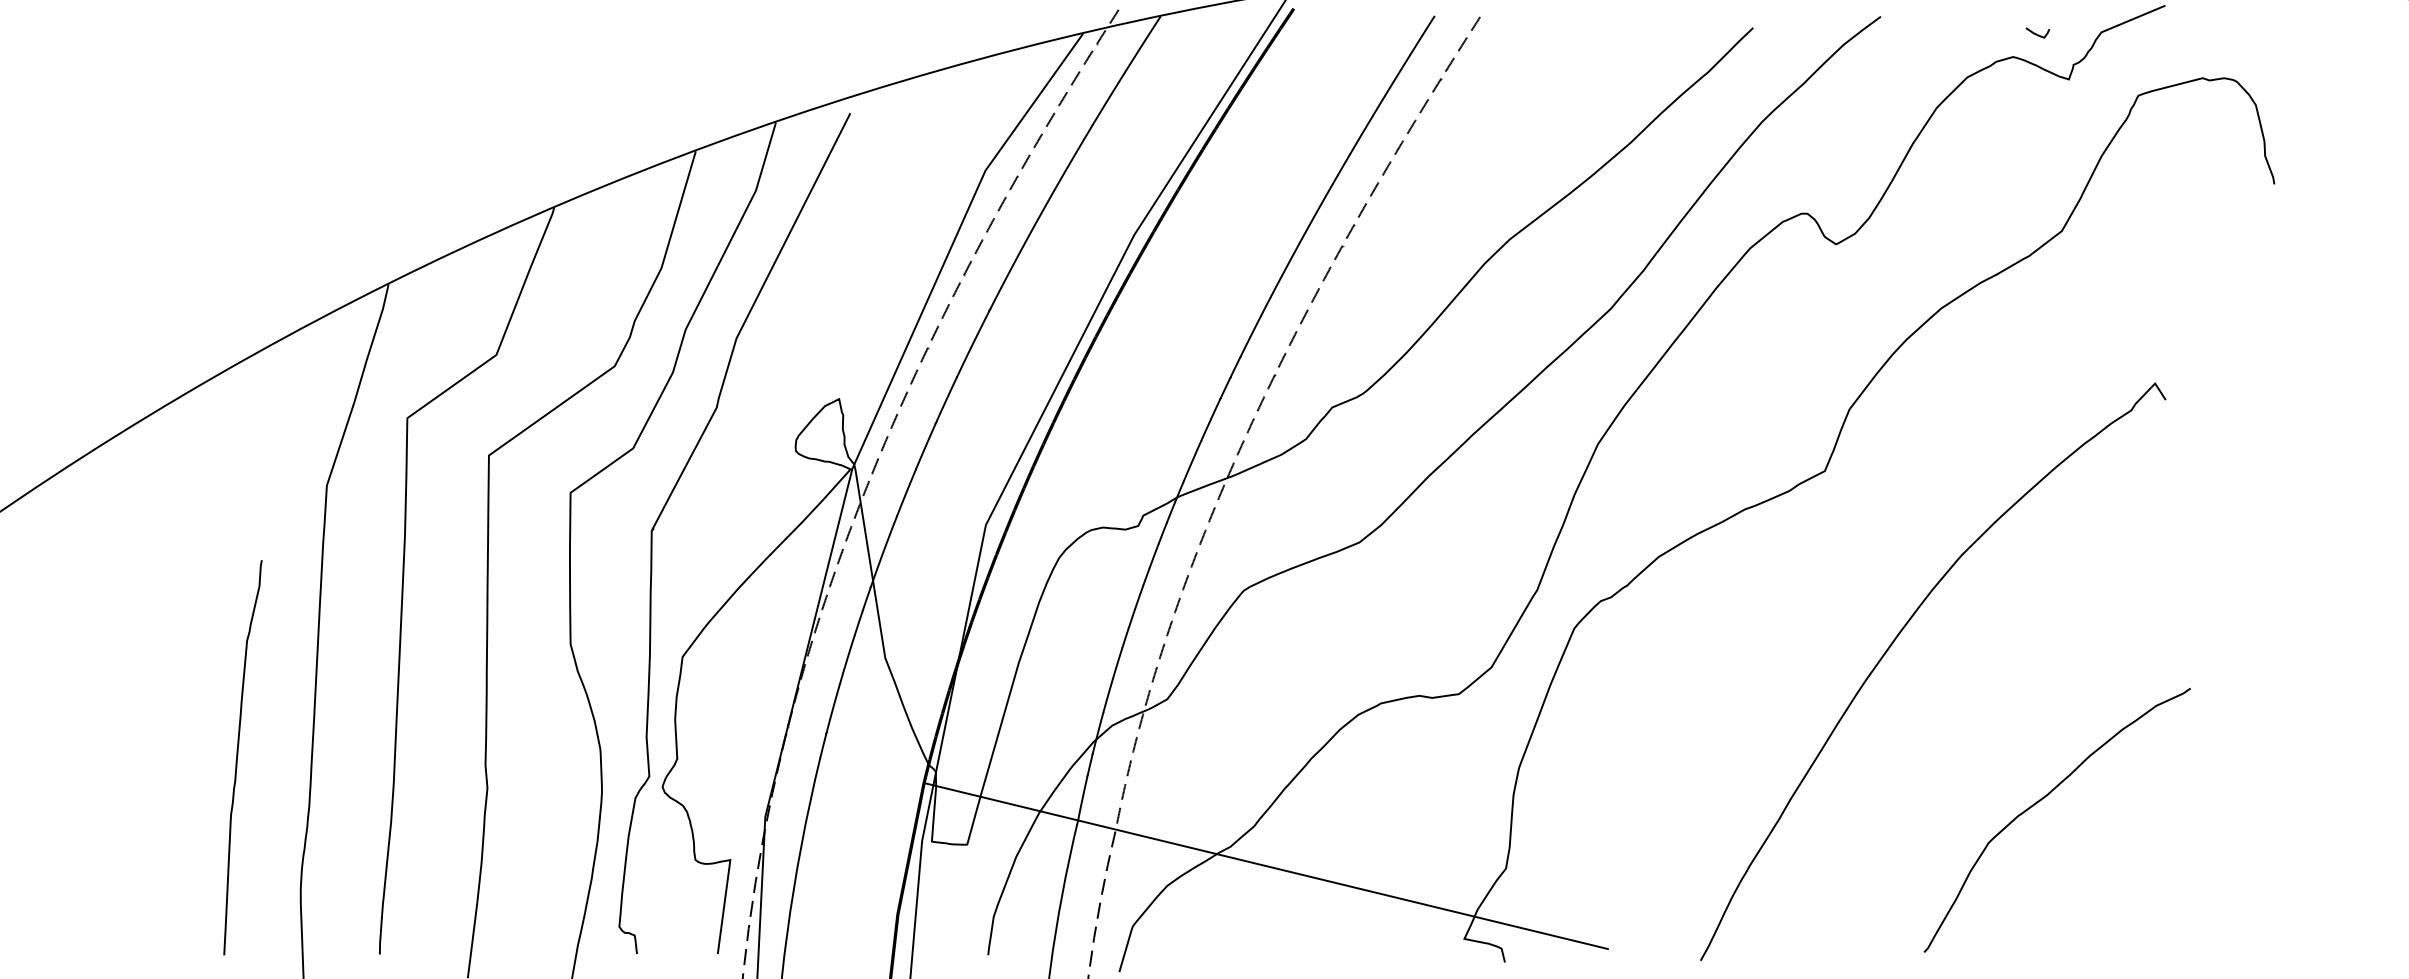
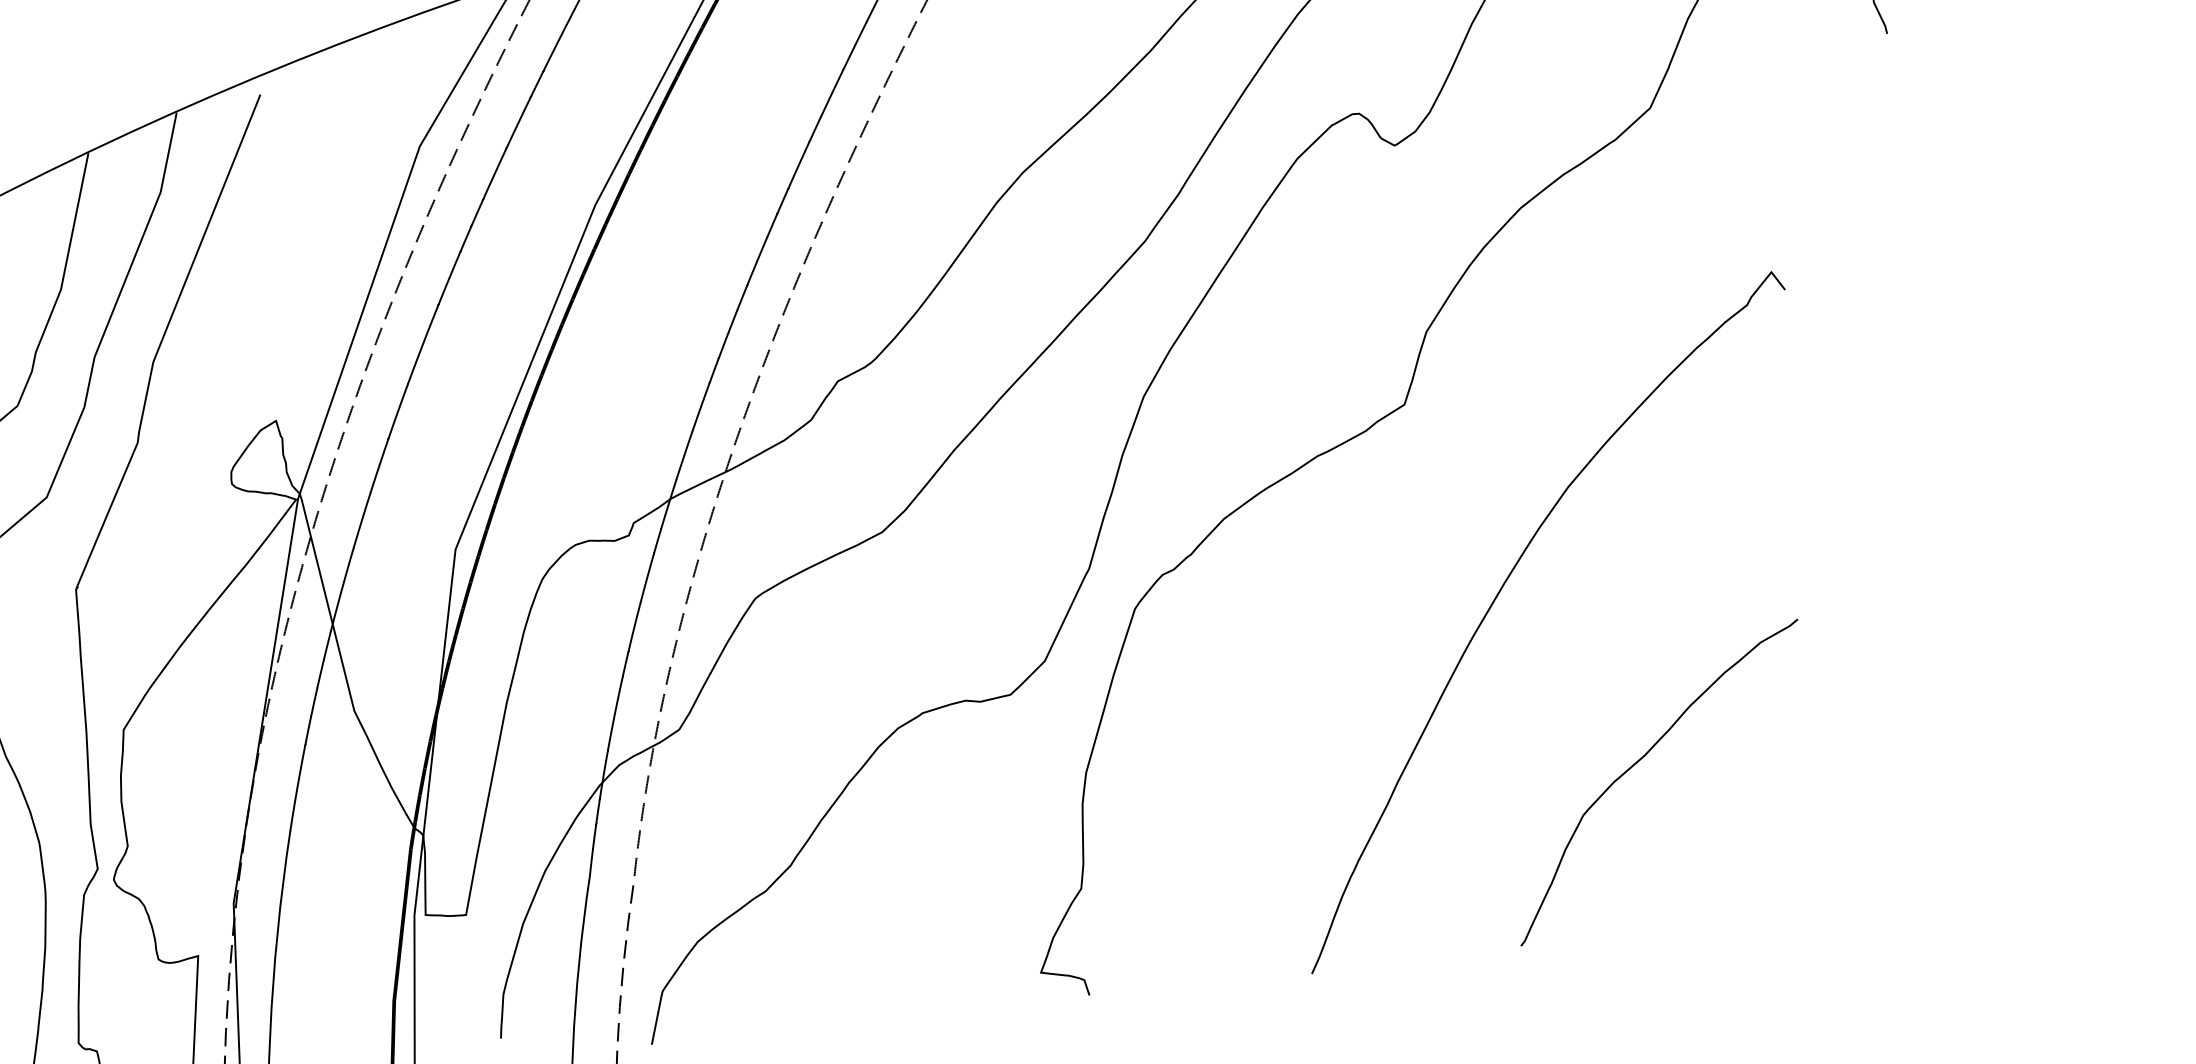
curve: (2043, 799) -> (1641, 760), moved
line: (1265, 866) -> (807, 910), removed

